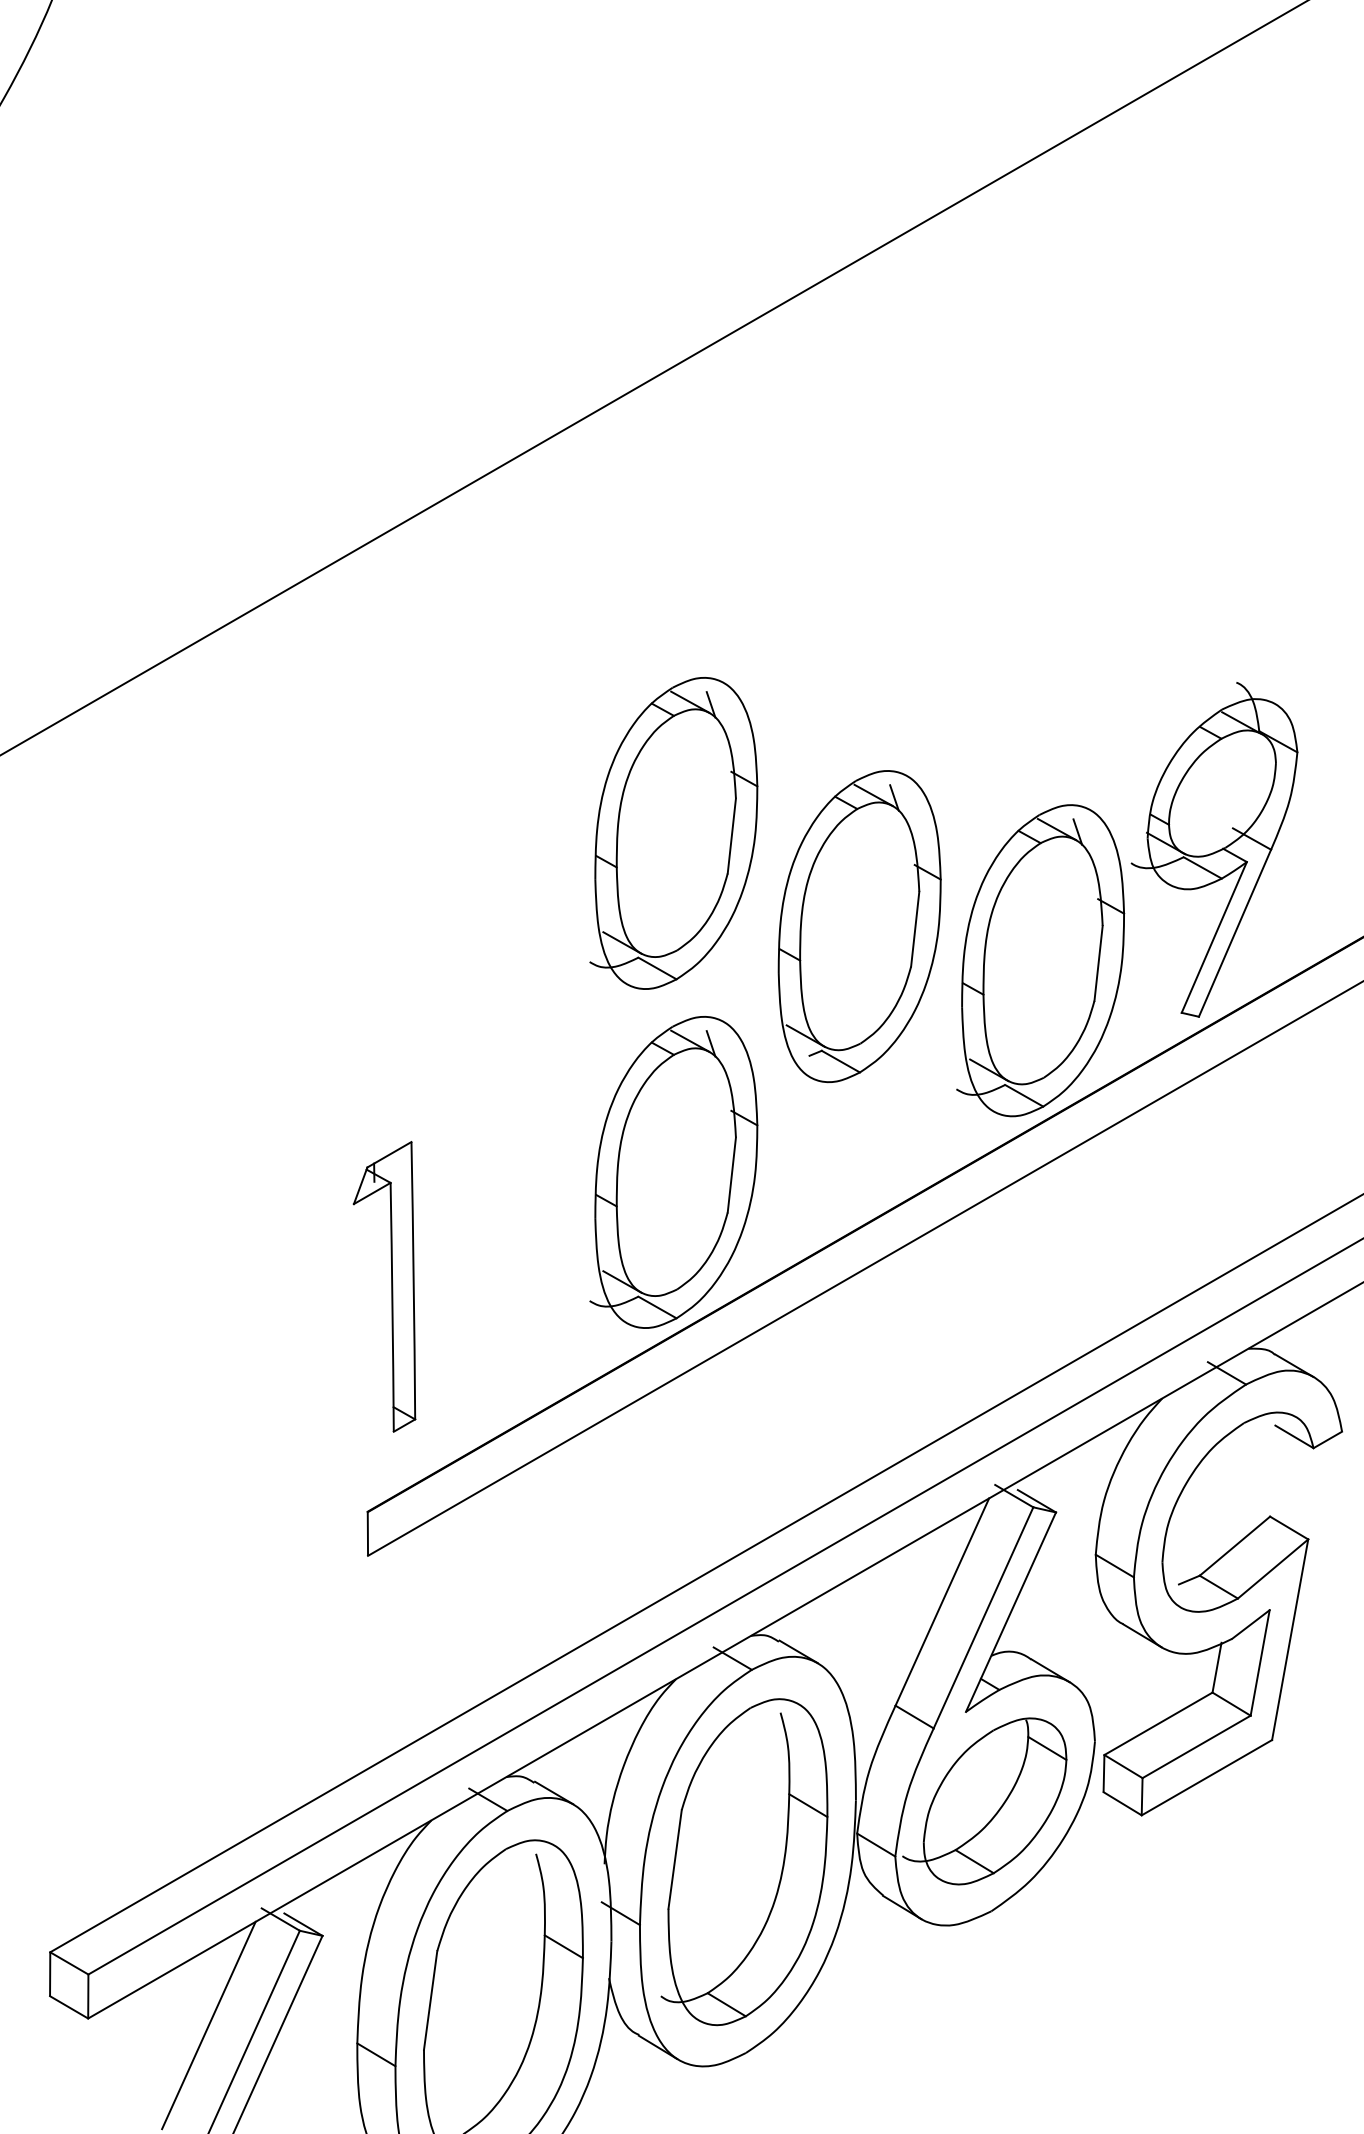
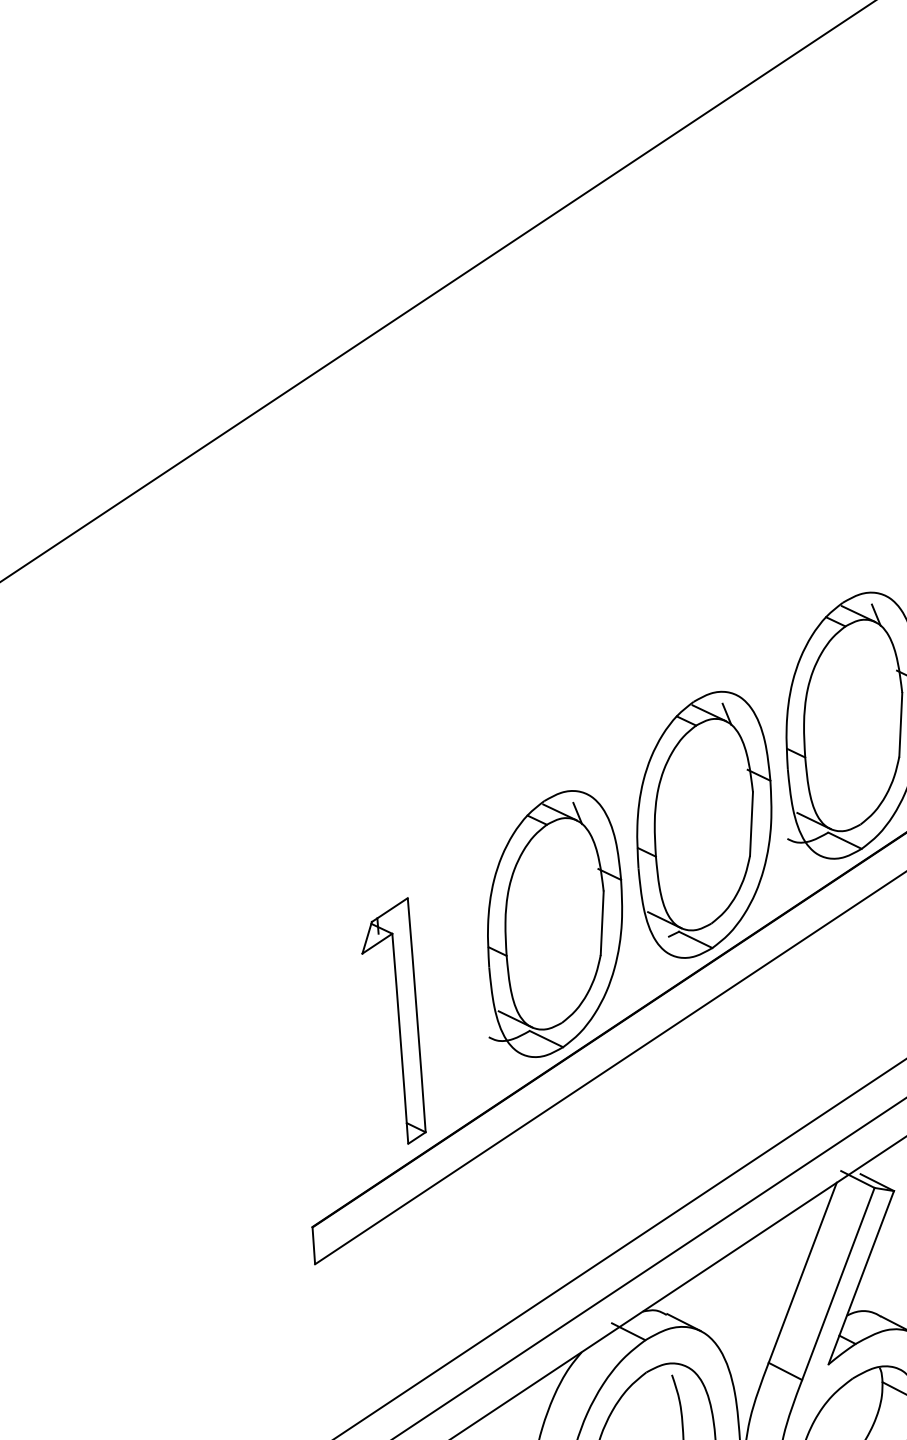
part: (673, 833) -> (534, 637), removed
part: (859, 926) -> (704, 824), moved
part: (391, 1286) -> (398, 1021), moved

